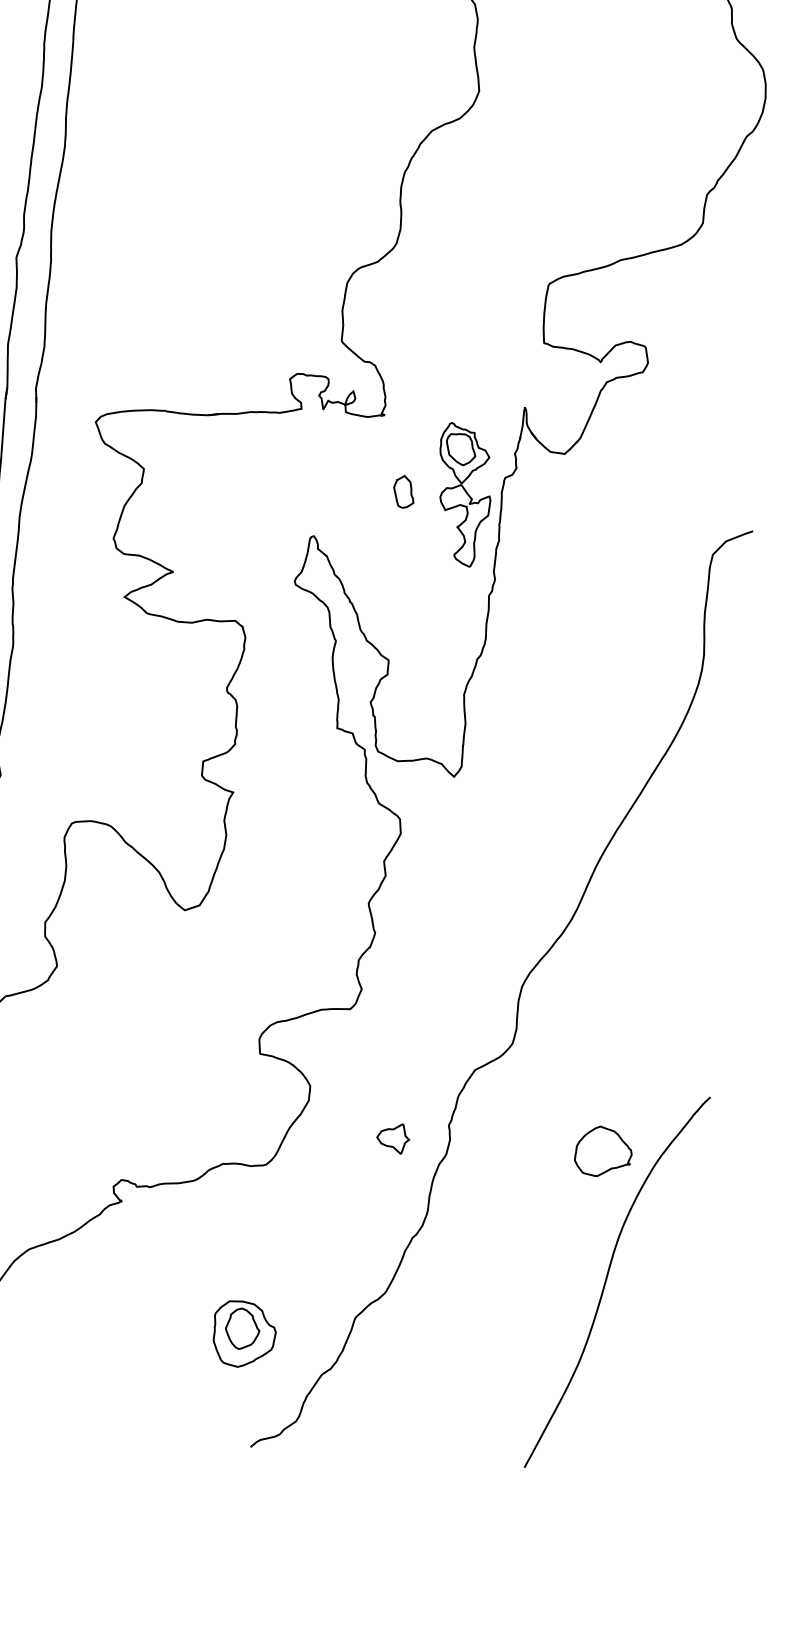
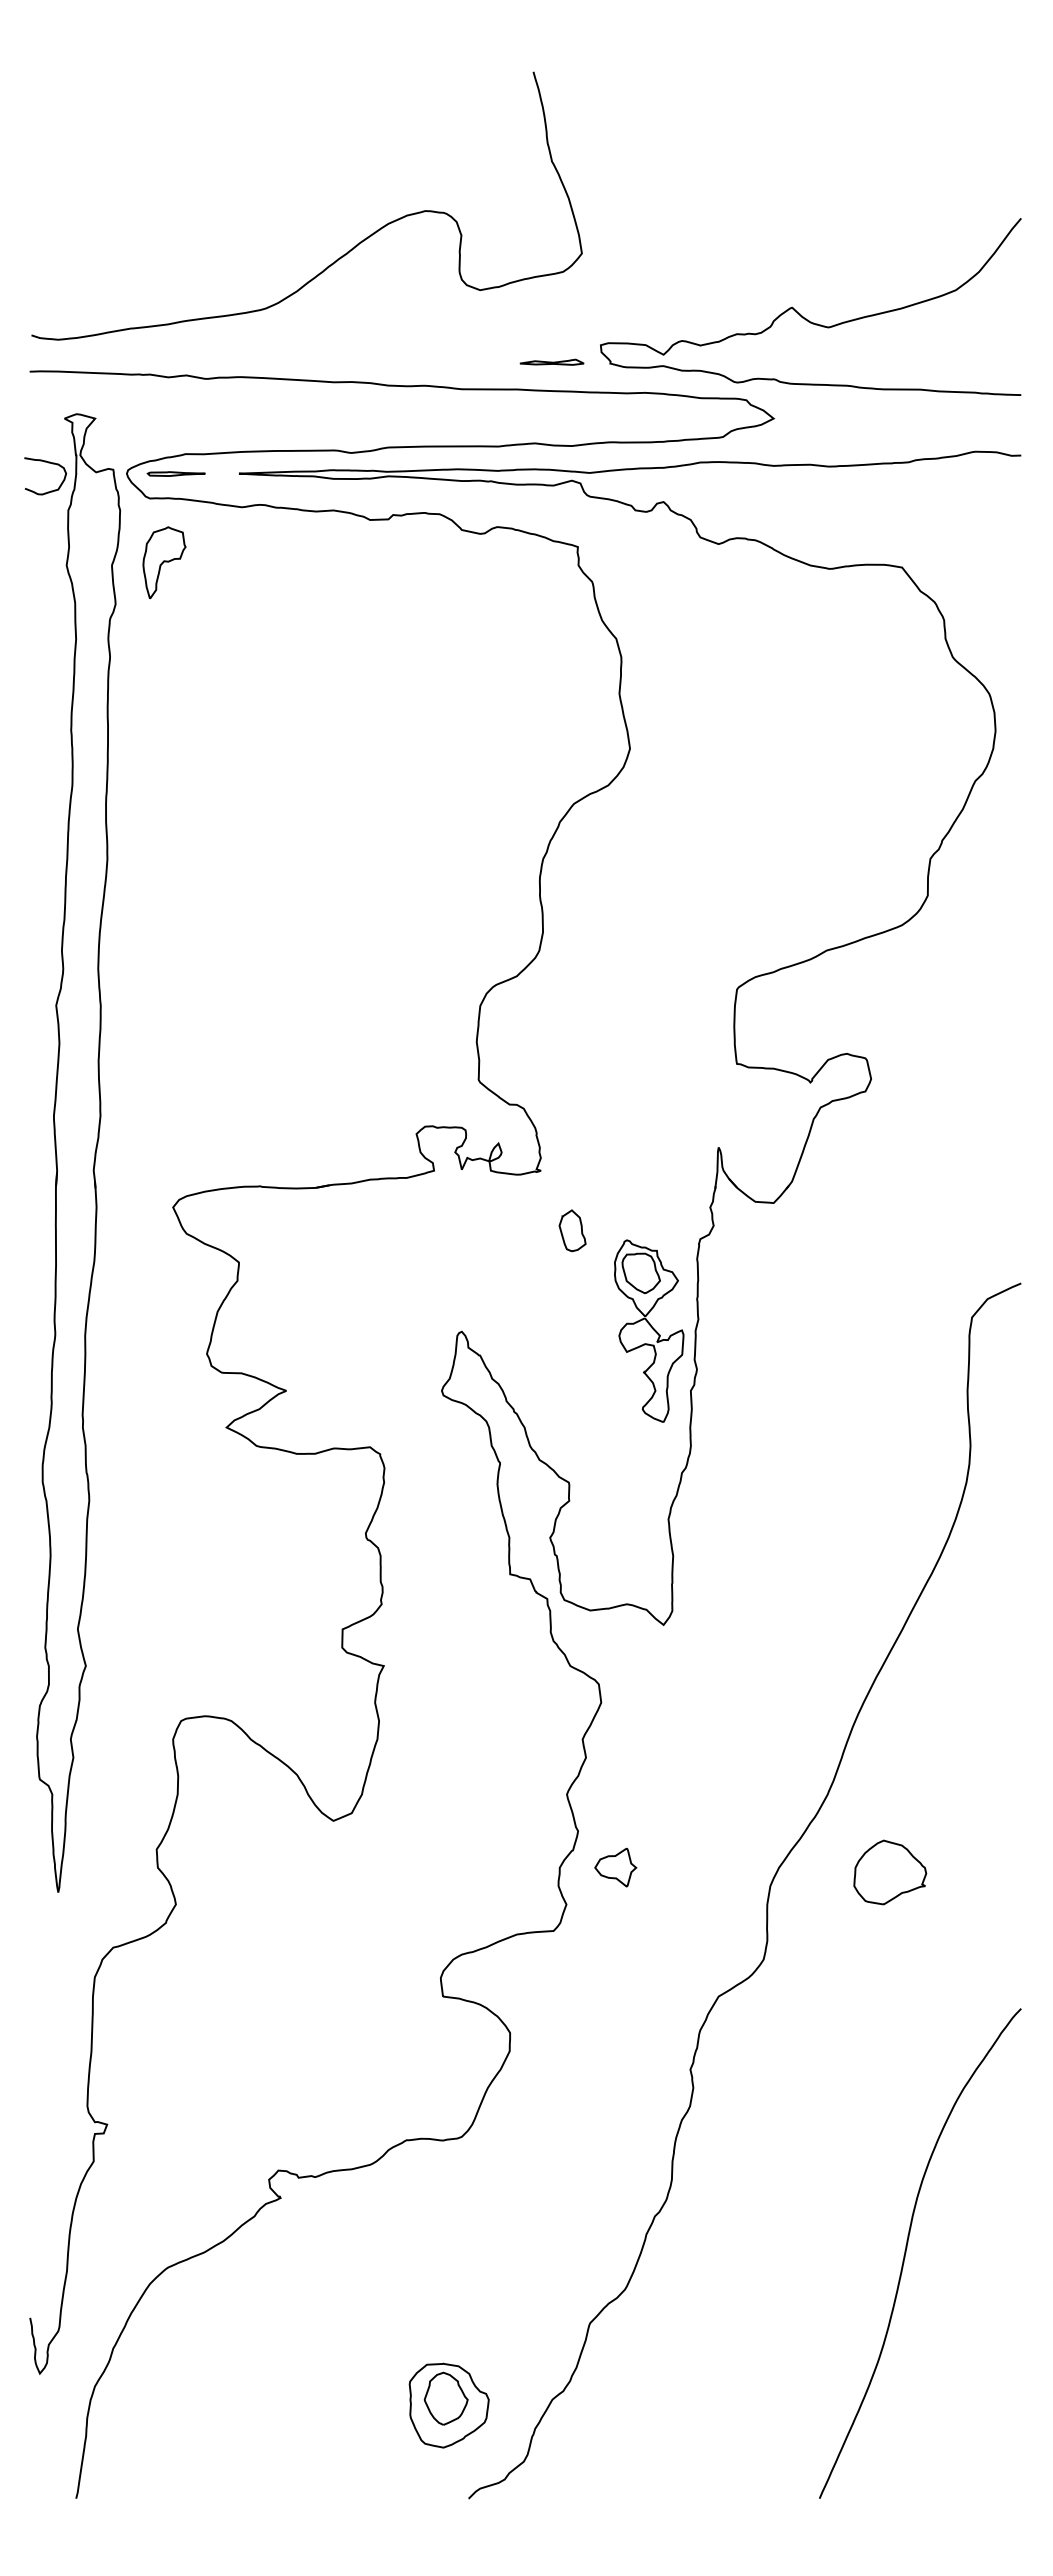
part: (403, 491) -> (572, 1230), moved
part: (464, 494) -> (649, 1330), moved
part: (393, 1138) -> (615, 1867), moved
part: (603, 1151) -> (890, 1872), moved
part: (244, 1334) -> (448, 2405), moved

